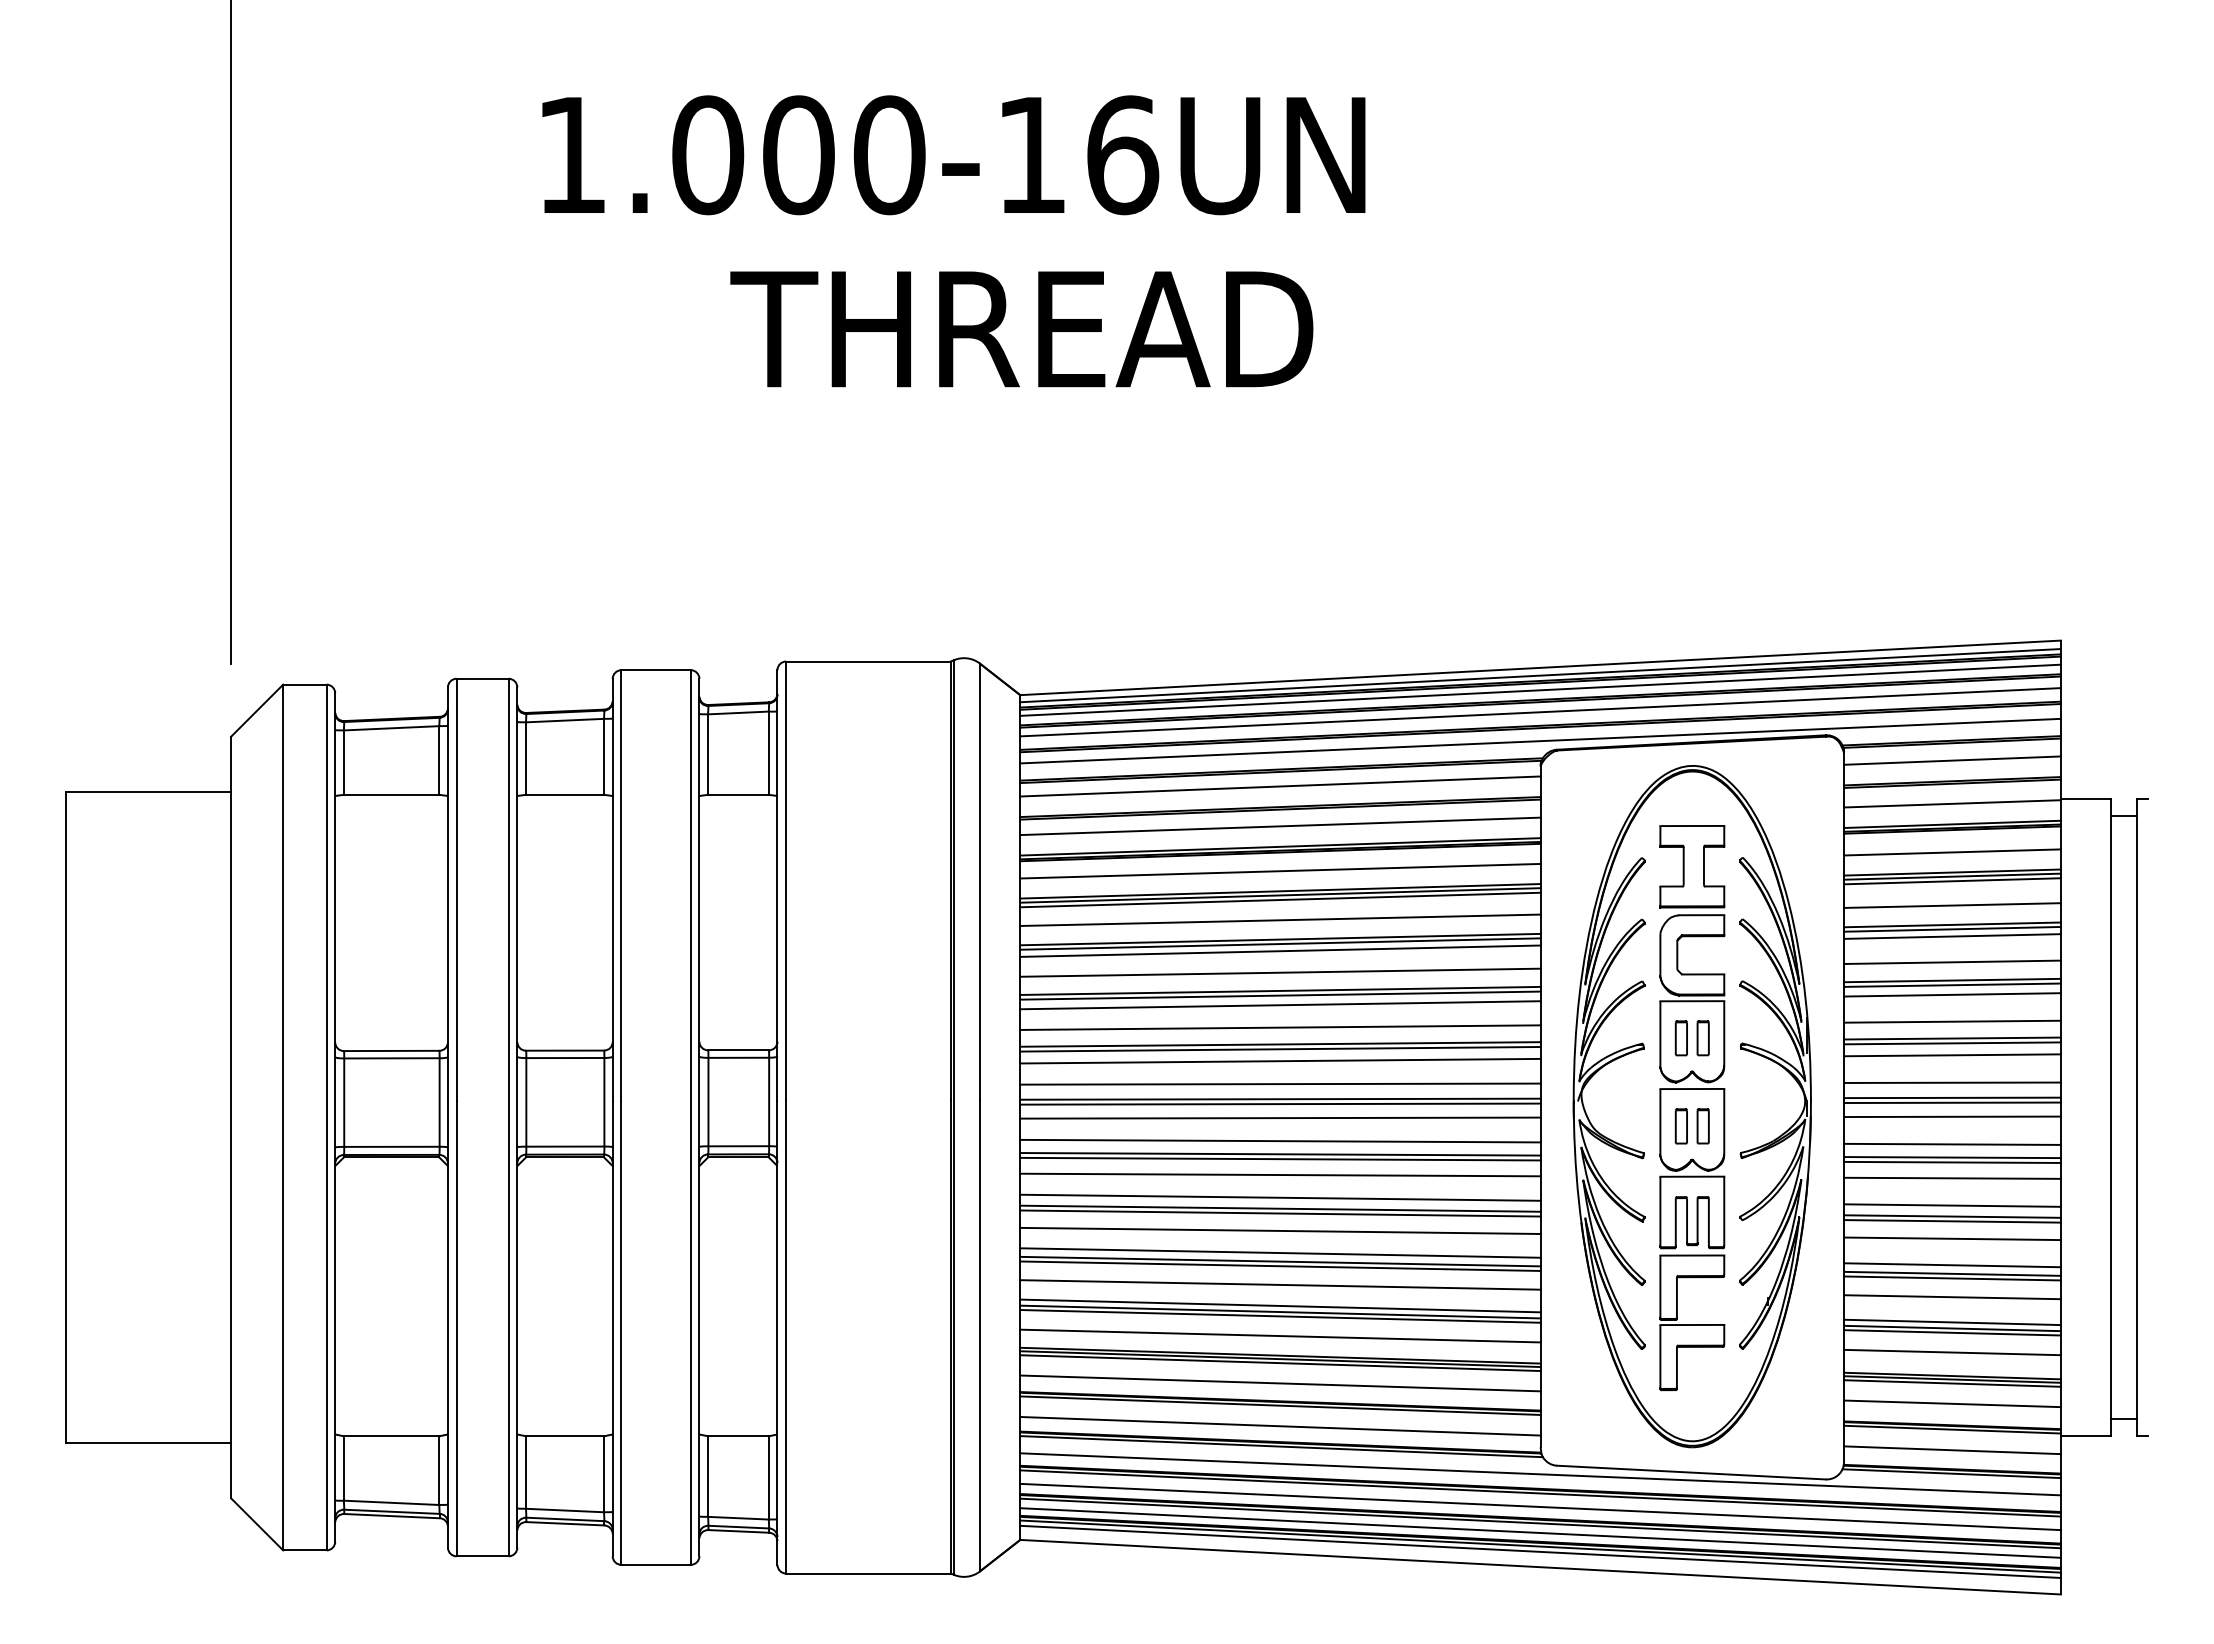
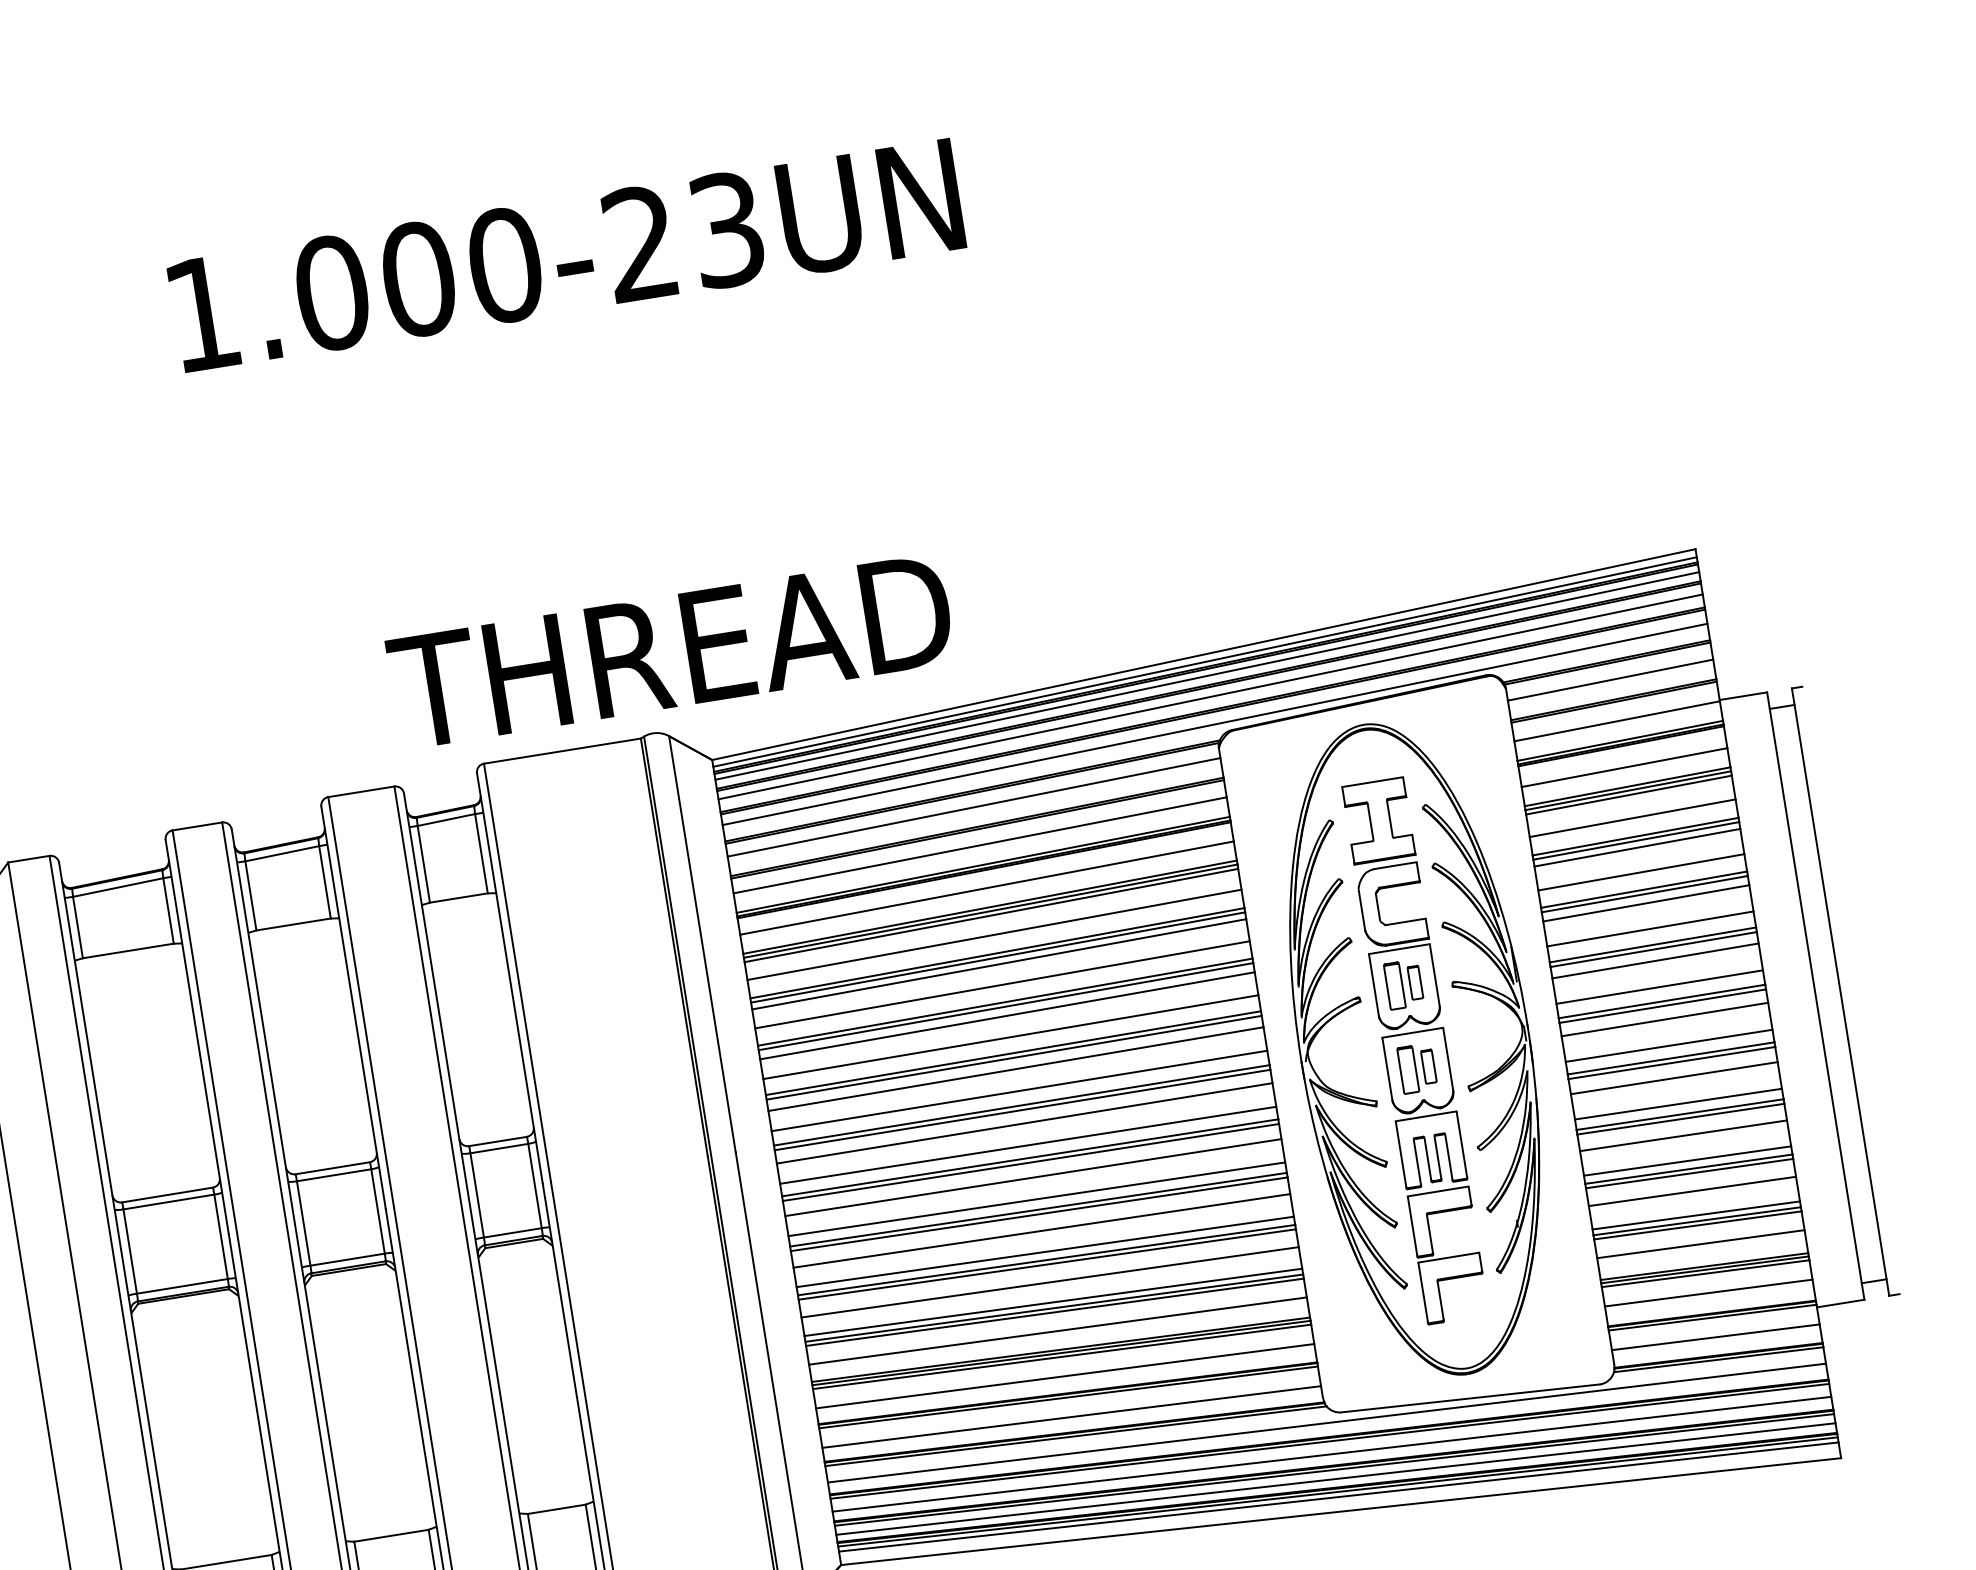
text: (1078, 155) -> (685, 236), 1.000-16UN -> 1.000-23UN
text: (1021, 329) -> (670, 651), moved
part: (1680, 1038) -> (1393, 986), size x1.4
part: (1680, 1126) -> (1407, 1070), size x1.4

